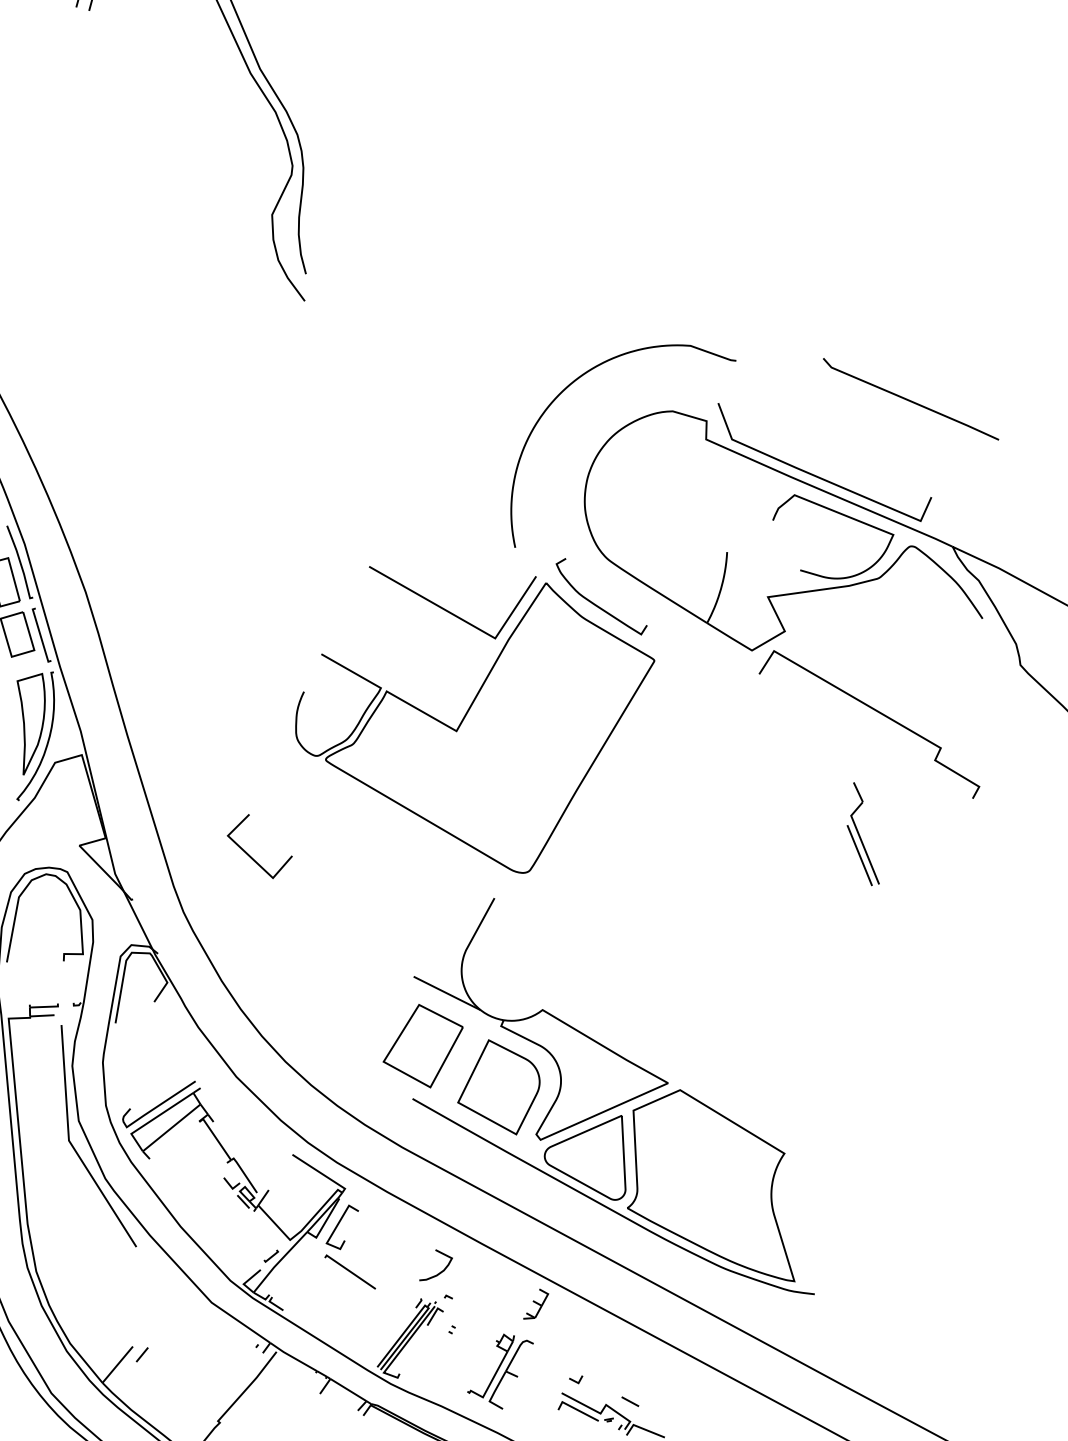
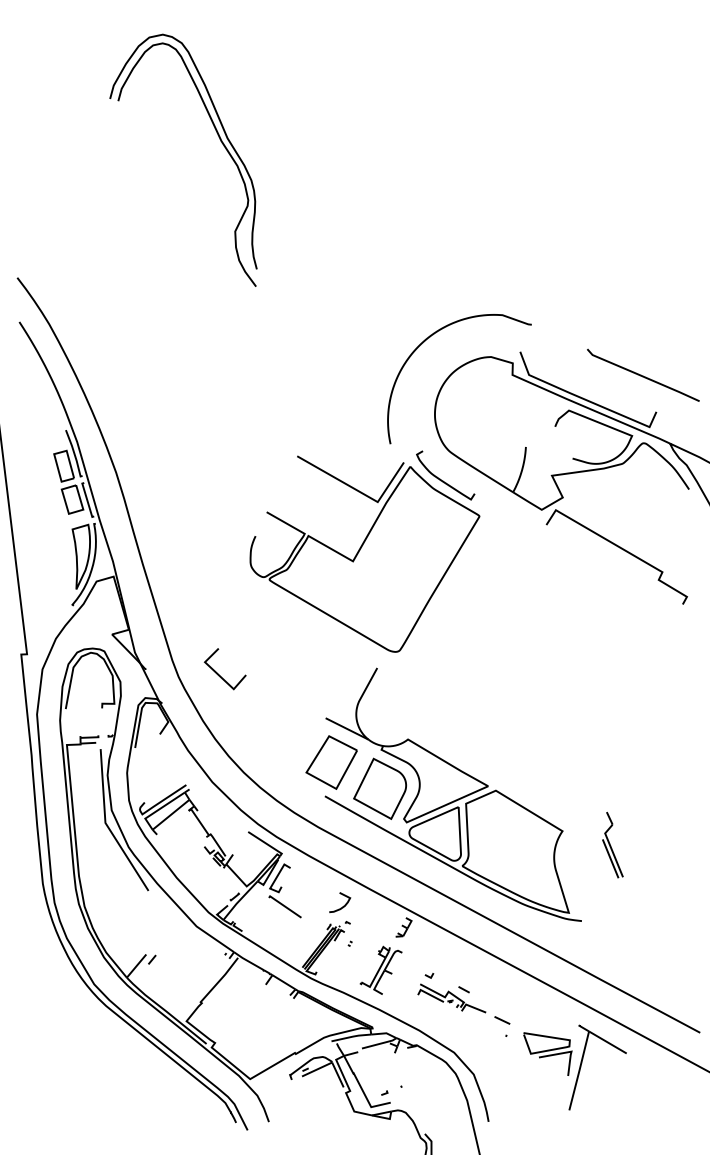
line: (911, 399) -> (643, 375), moved
part: (862, 834) -> (612, 845), moved
curve: (250, 855) -> (219, 674), moved

